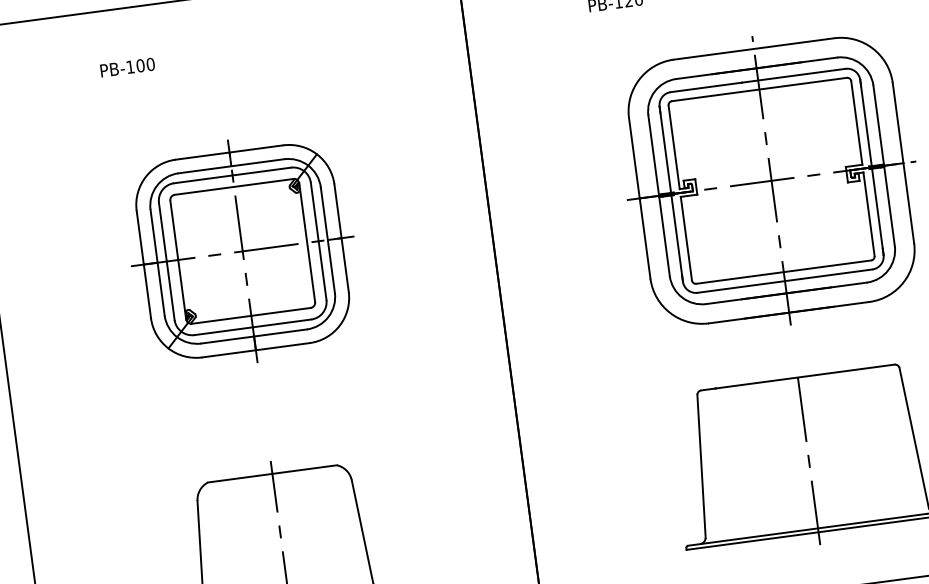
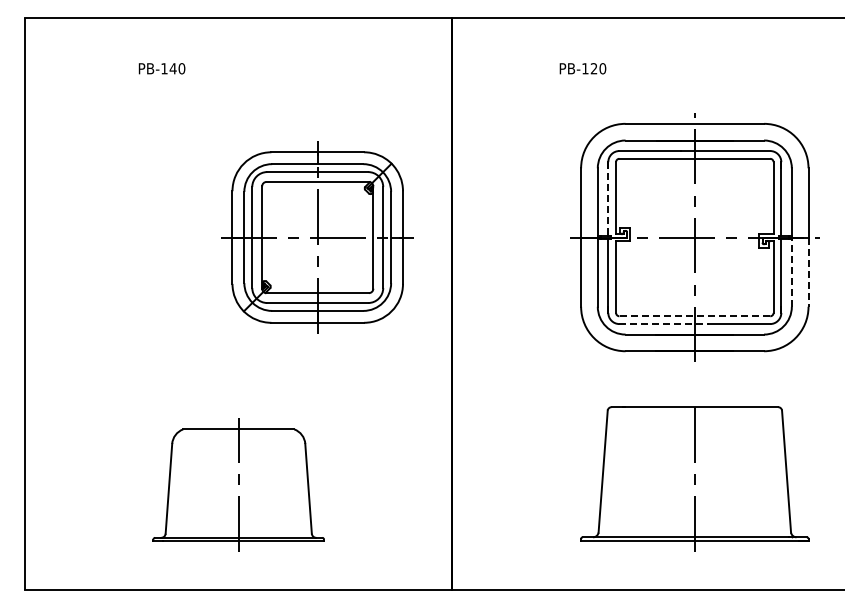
text: (139, 65) -> (172, 68), PB-100 -> PB-140
line: (665, 150) -> (608, 199), solid -> dashed
line: (908, 203) -> (808, 272), solid -> dashed
line: (889, 206) -> (791, 272), solid -> dashed
part: (242, 251) -> (317, 237), moved
line: (783, 272) -> (694, 316), solid -> dashed
line: (749, 286) -> (664, 324), solid -> dashed

